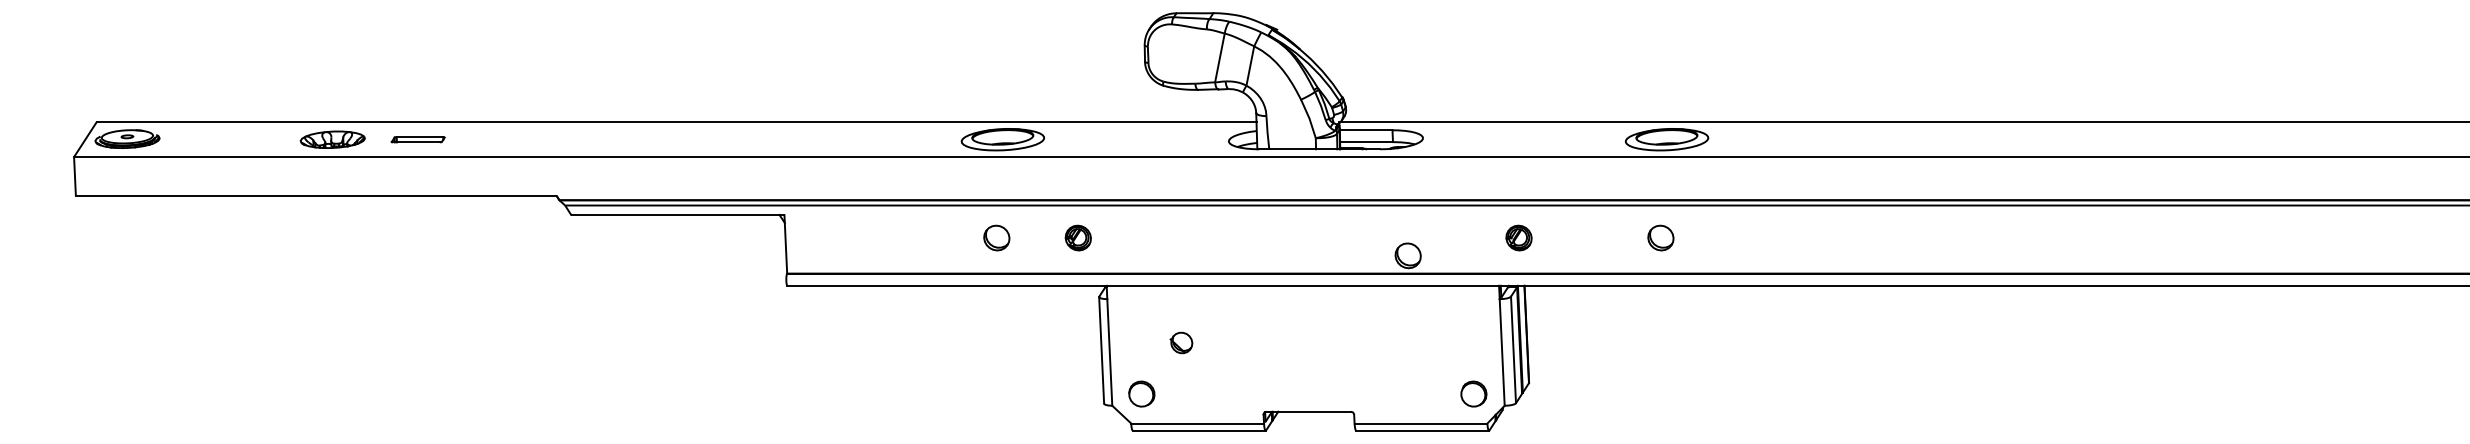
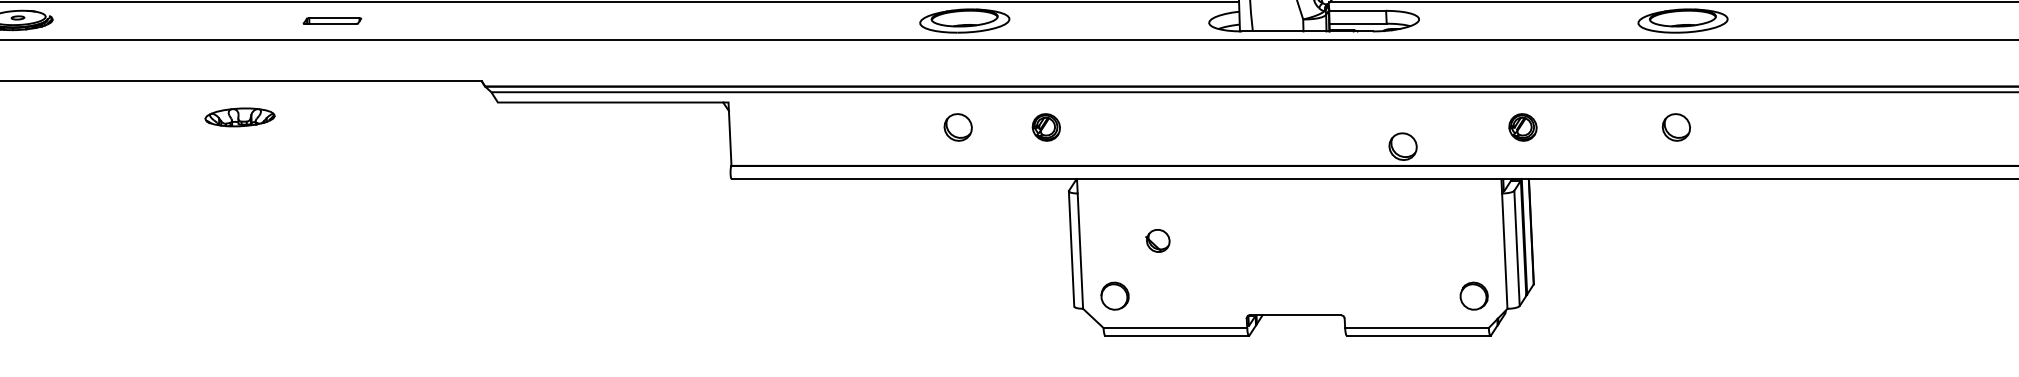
part: (332, 139) -> (239, 117), moved

